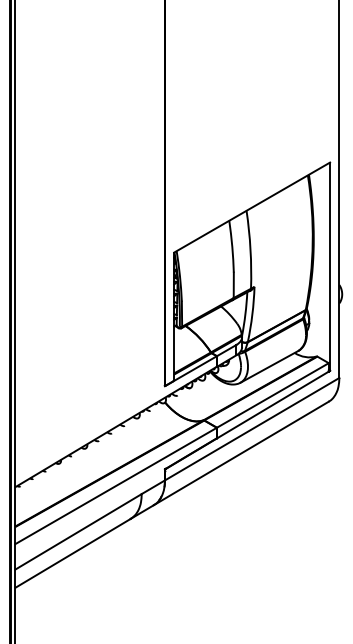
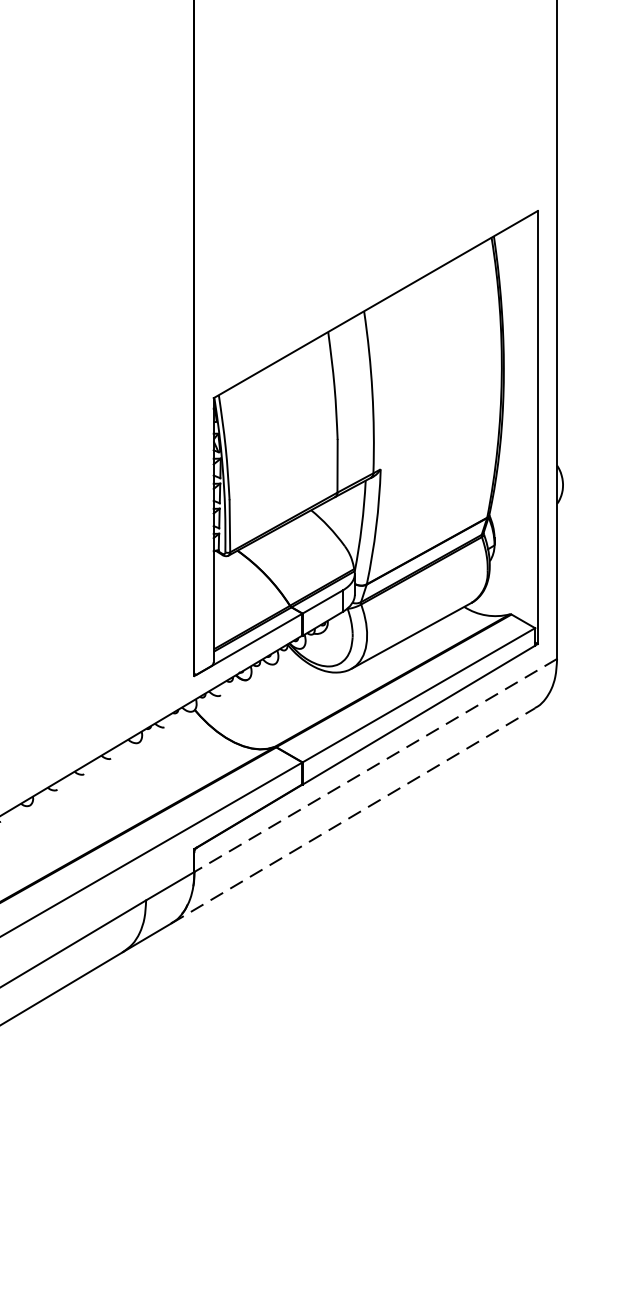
line: (251, 429) -> (374, 766), solid -> dashed
line: (241, 453) -> (353, 815), solid -> dashed

